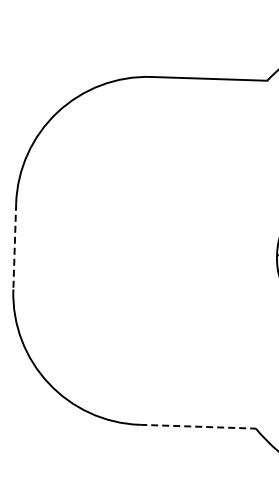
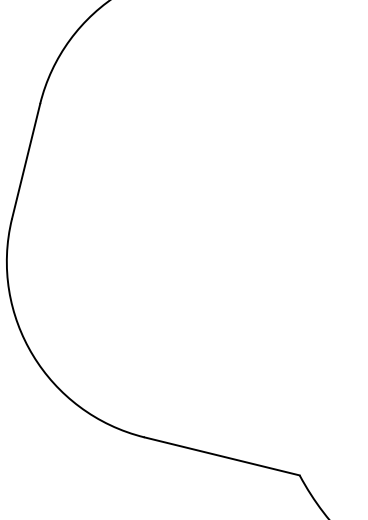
line: (14, 246) -> (25, 161), dashed -> solid
line: (198, 426) -> (222, 456), dashed -> solid

